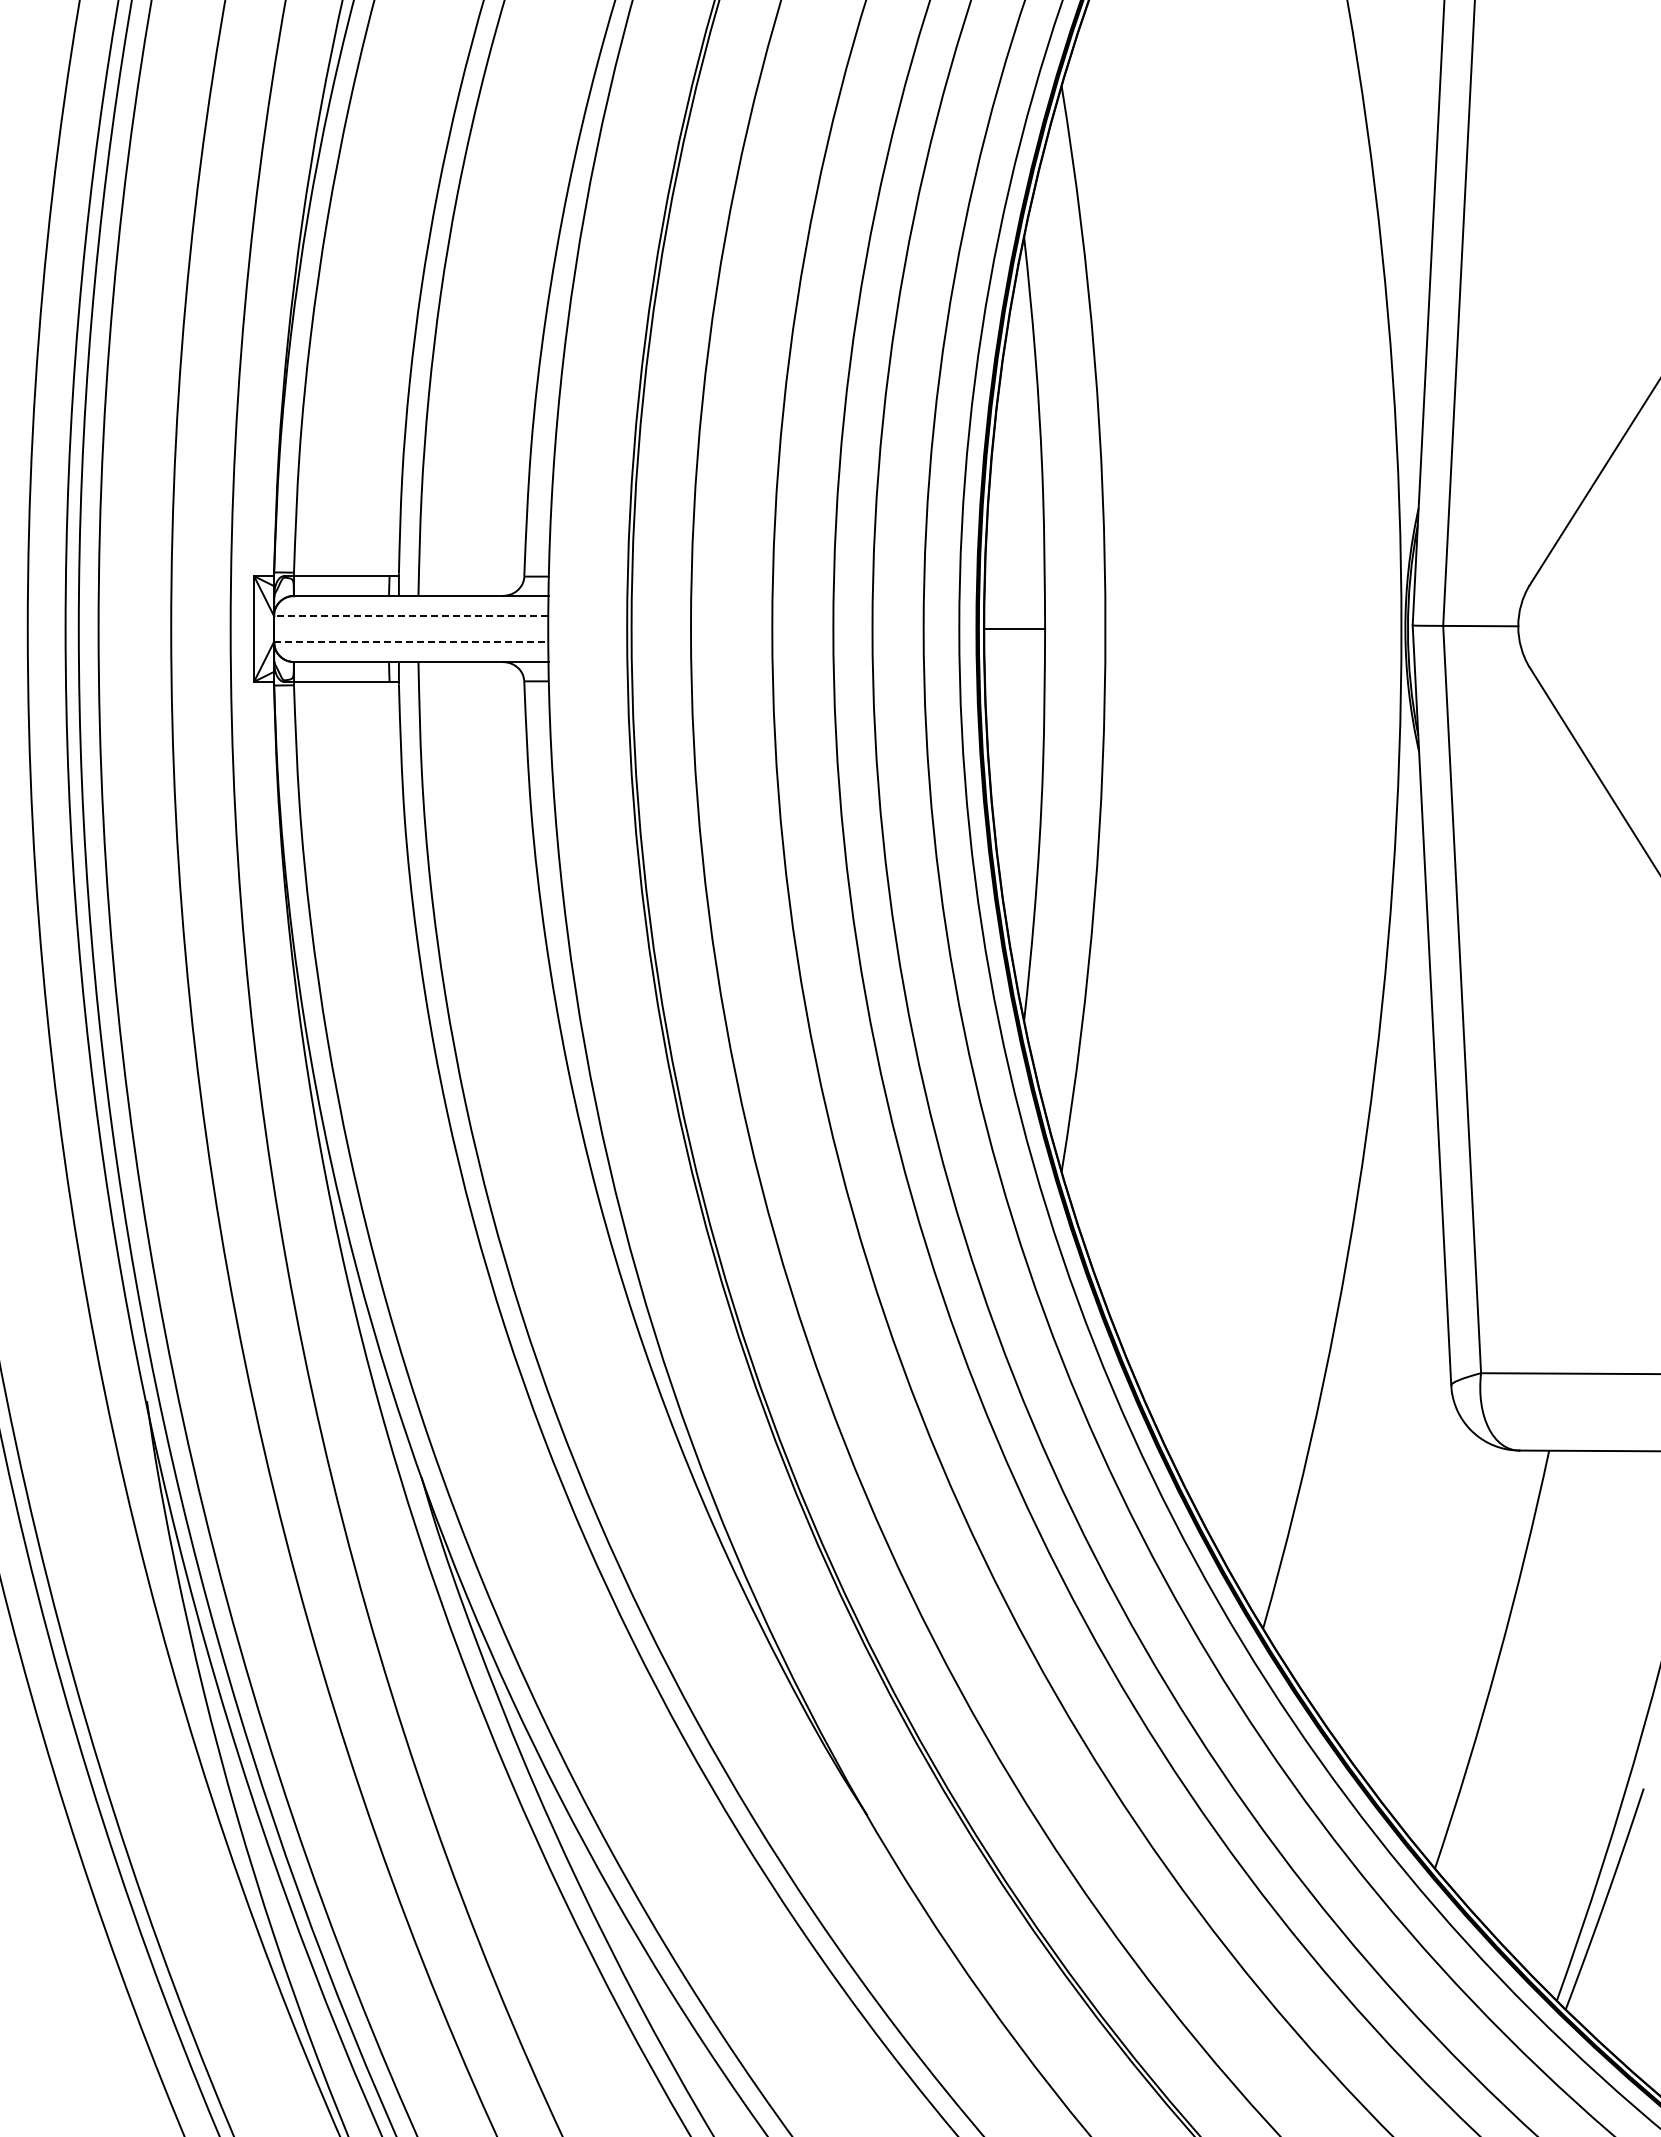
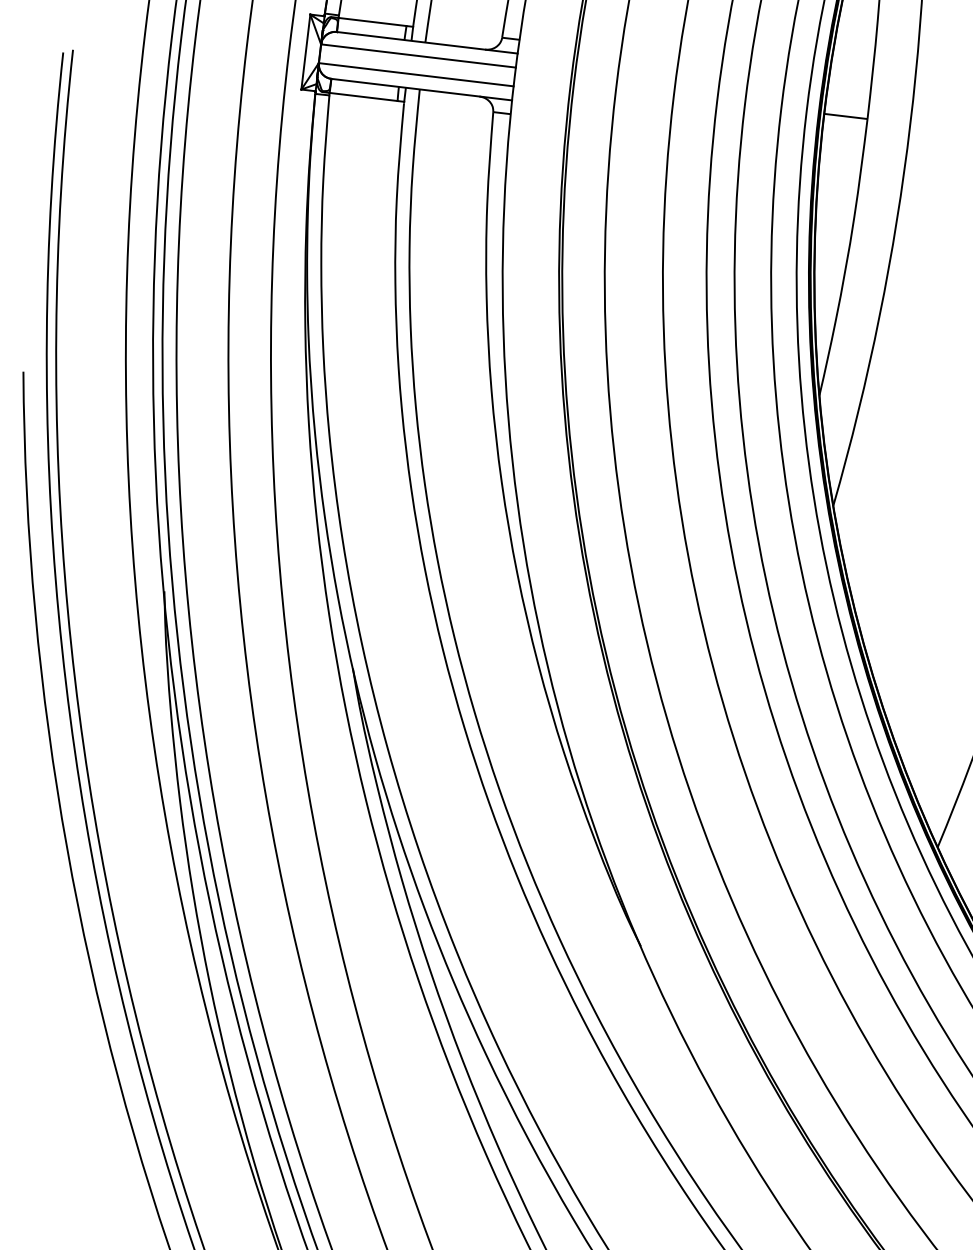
line: (410, 615) -> (418, 55), dashed -> solid
line: (411, 642) -> (416, 74), dashed -> solid

